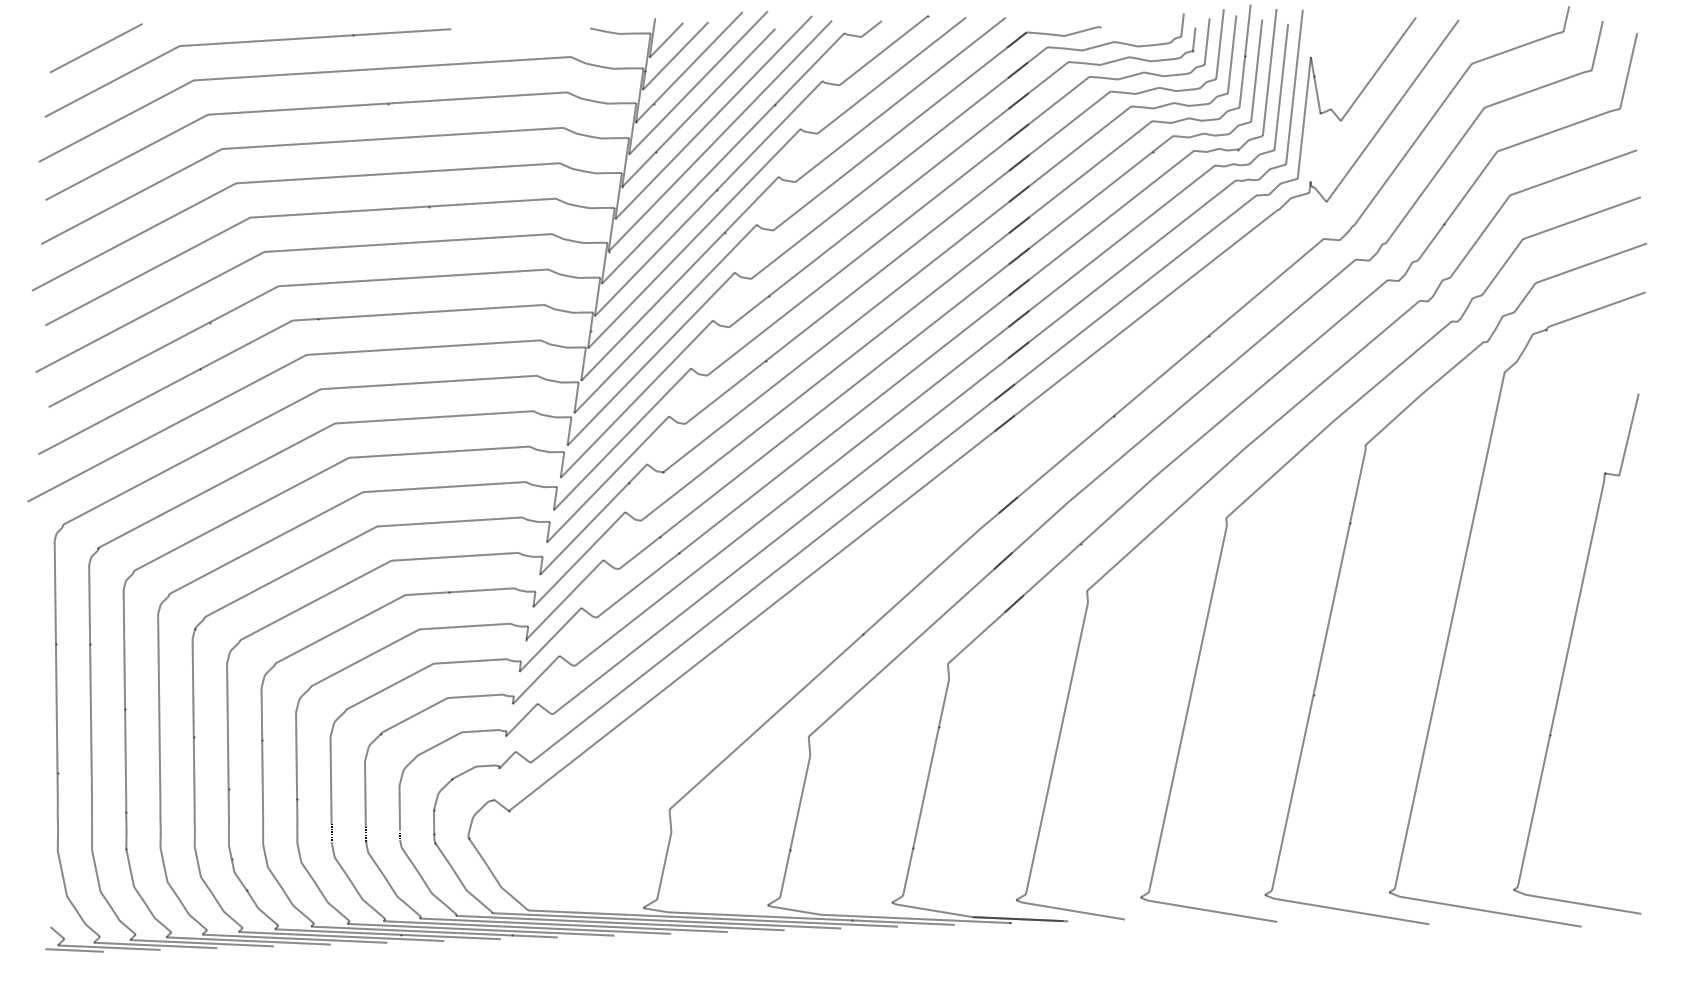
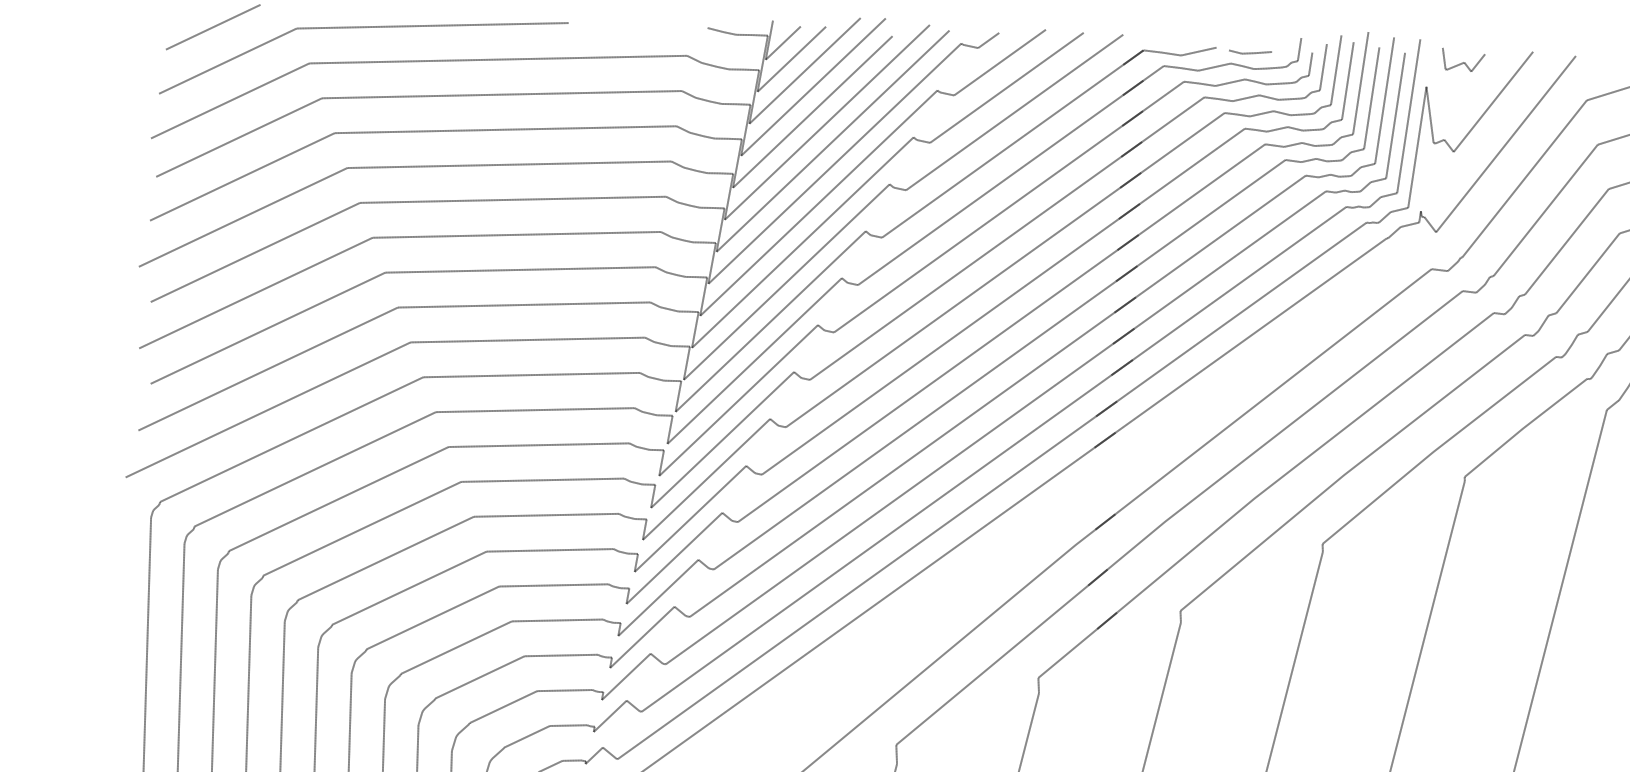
line: (1133, 30) -> (1250, 52), added
curve: (1346, 30) -> (1463, 61), added

